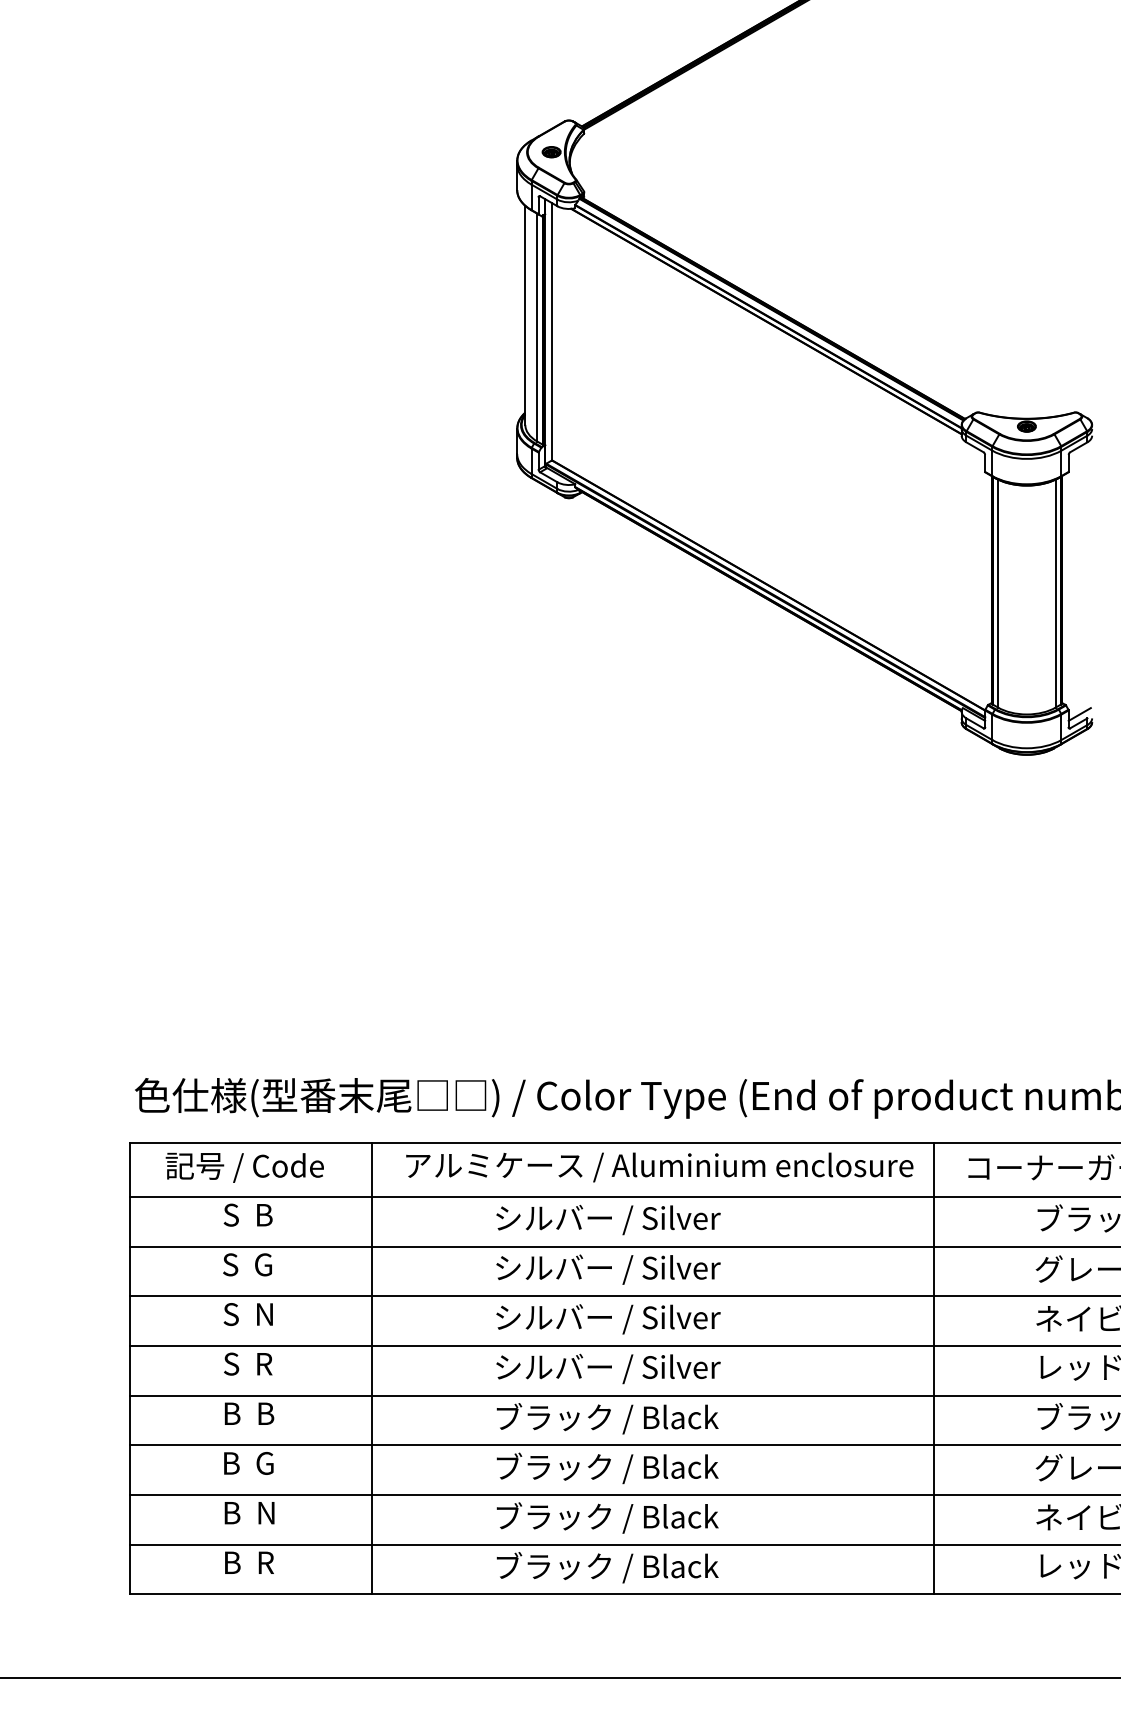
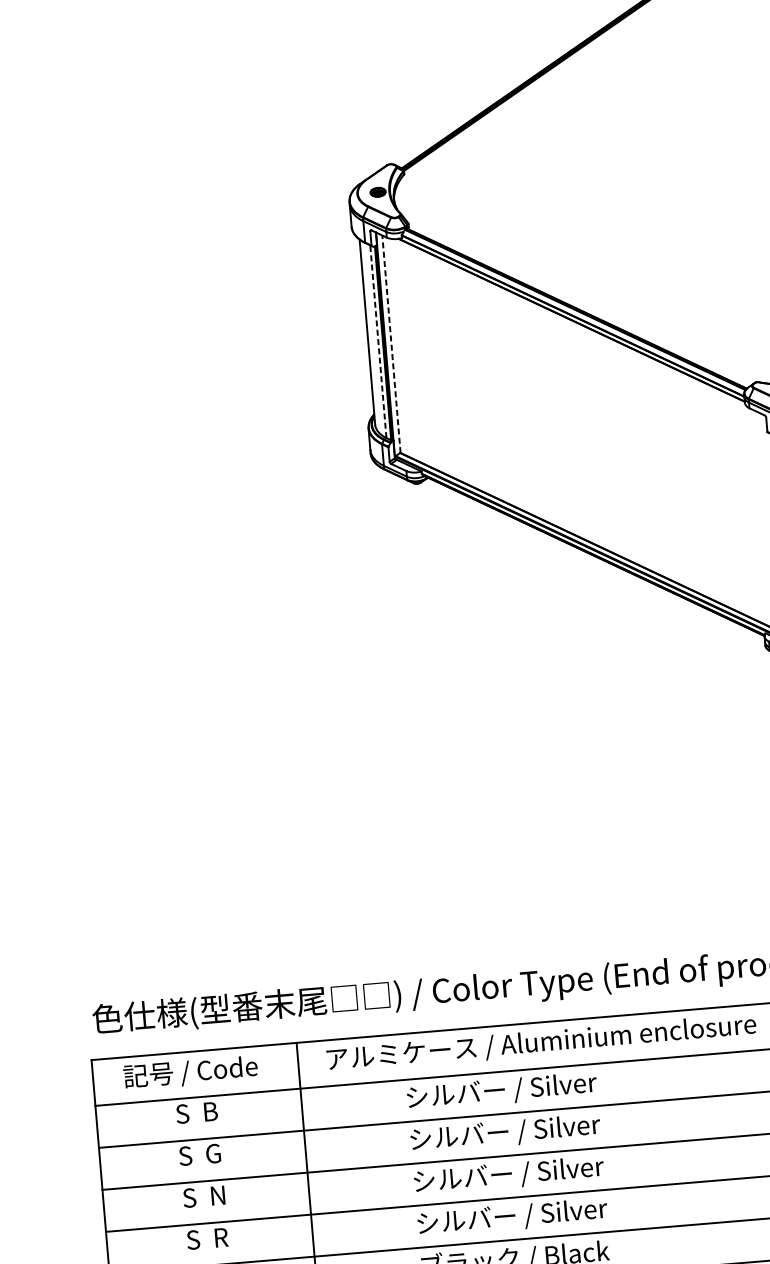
line: (537, 327) -> (378, 341), solid -> dashed
line: (552, 331) -> (391, 343), solid -> dashed

